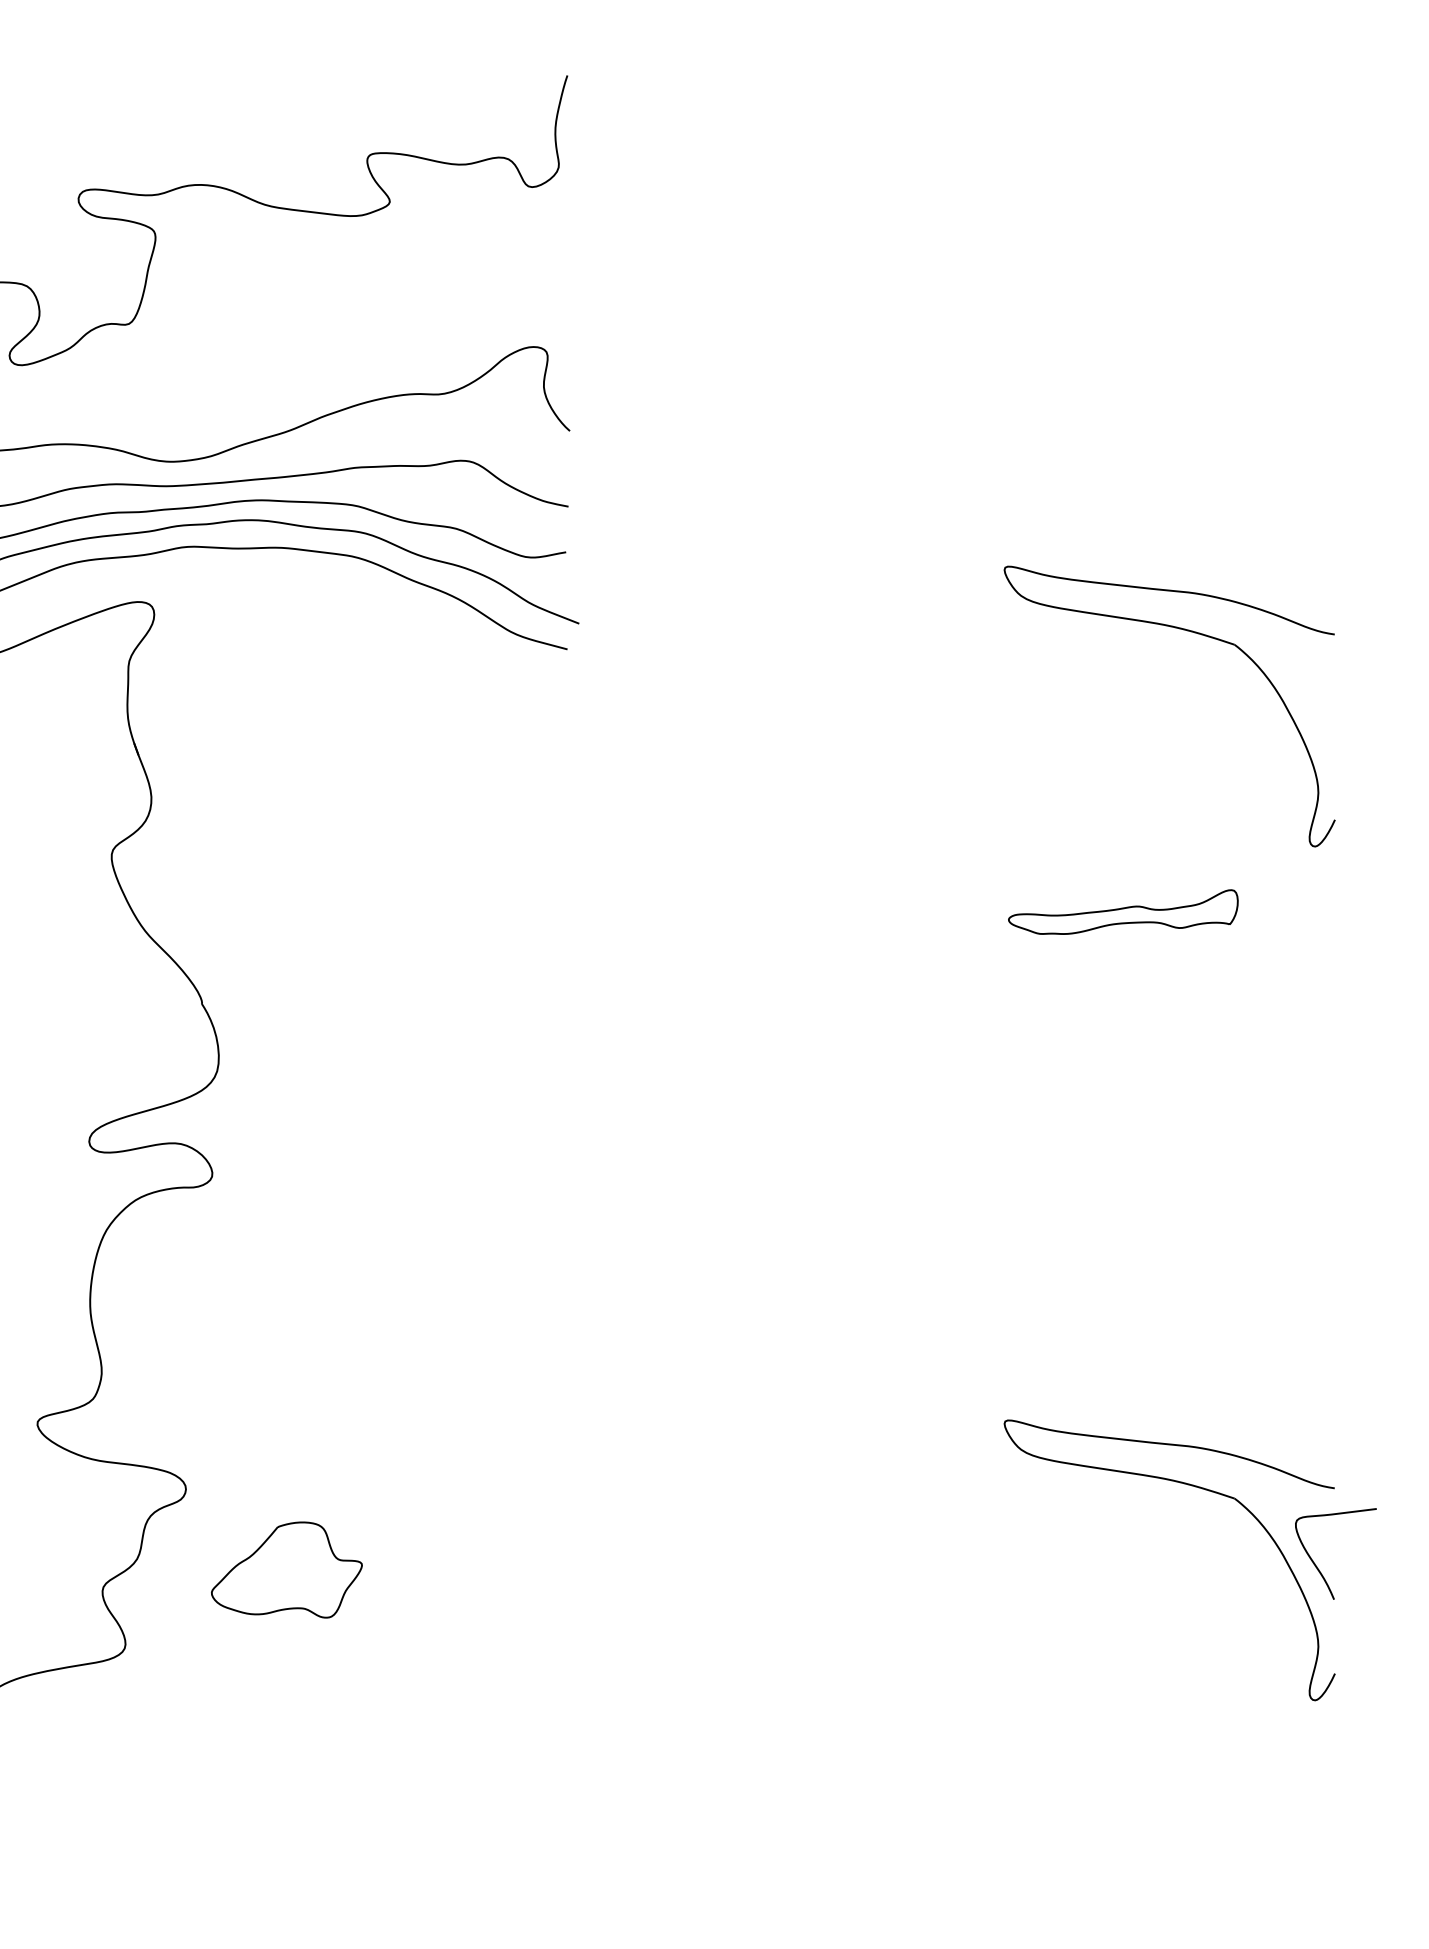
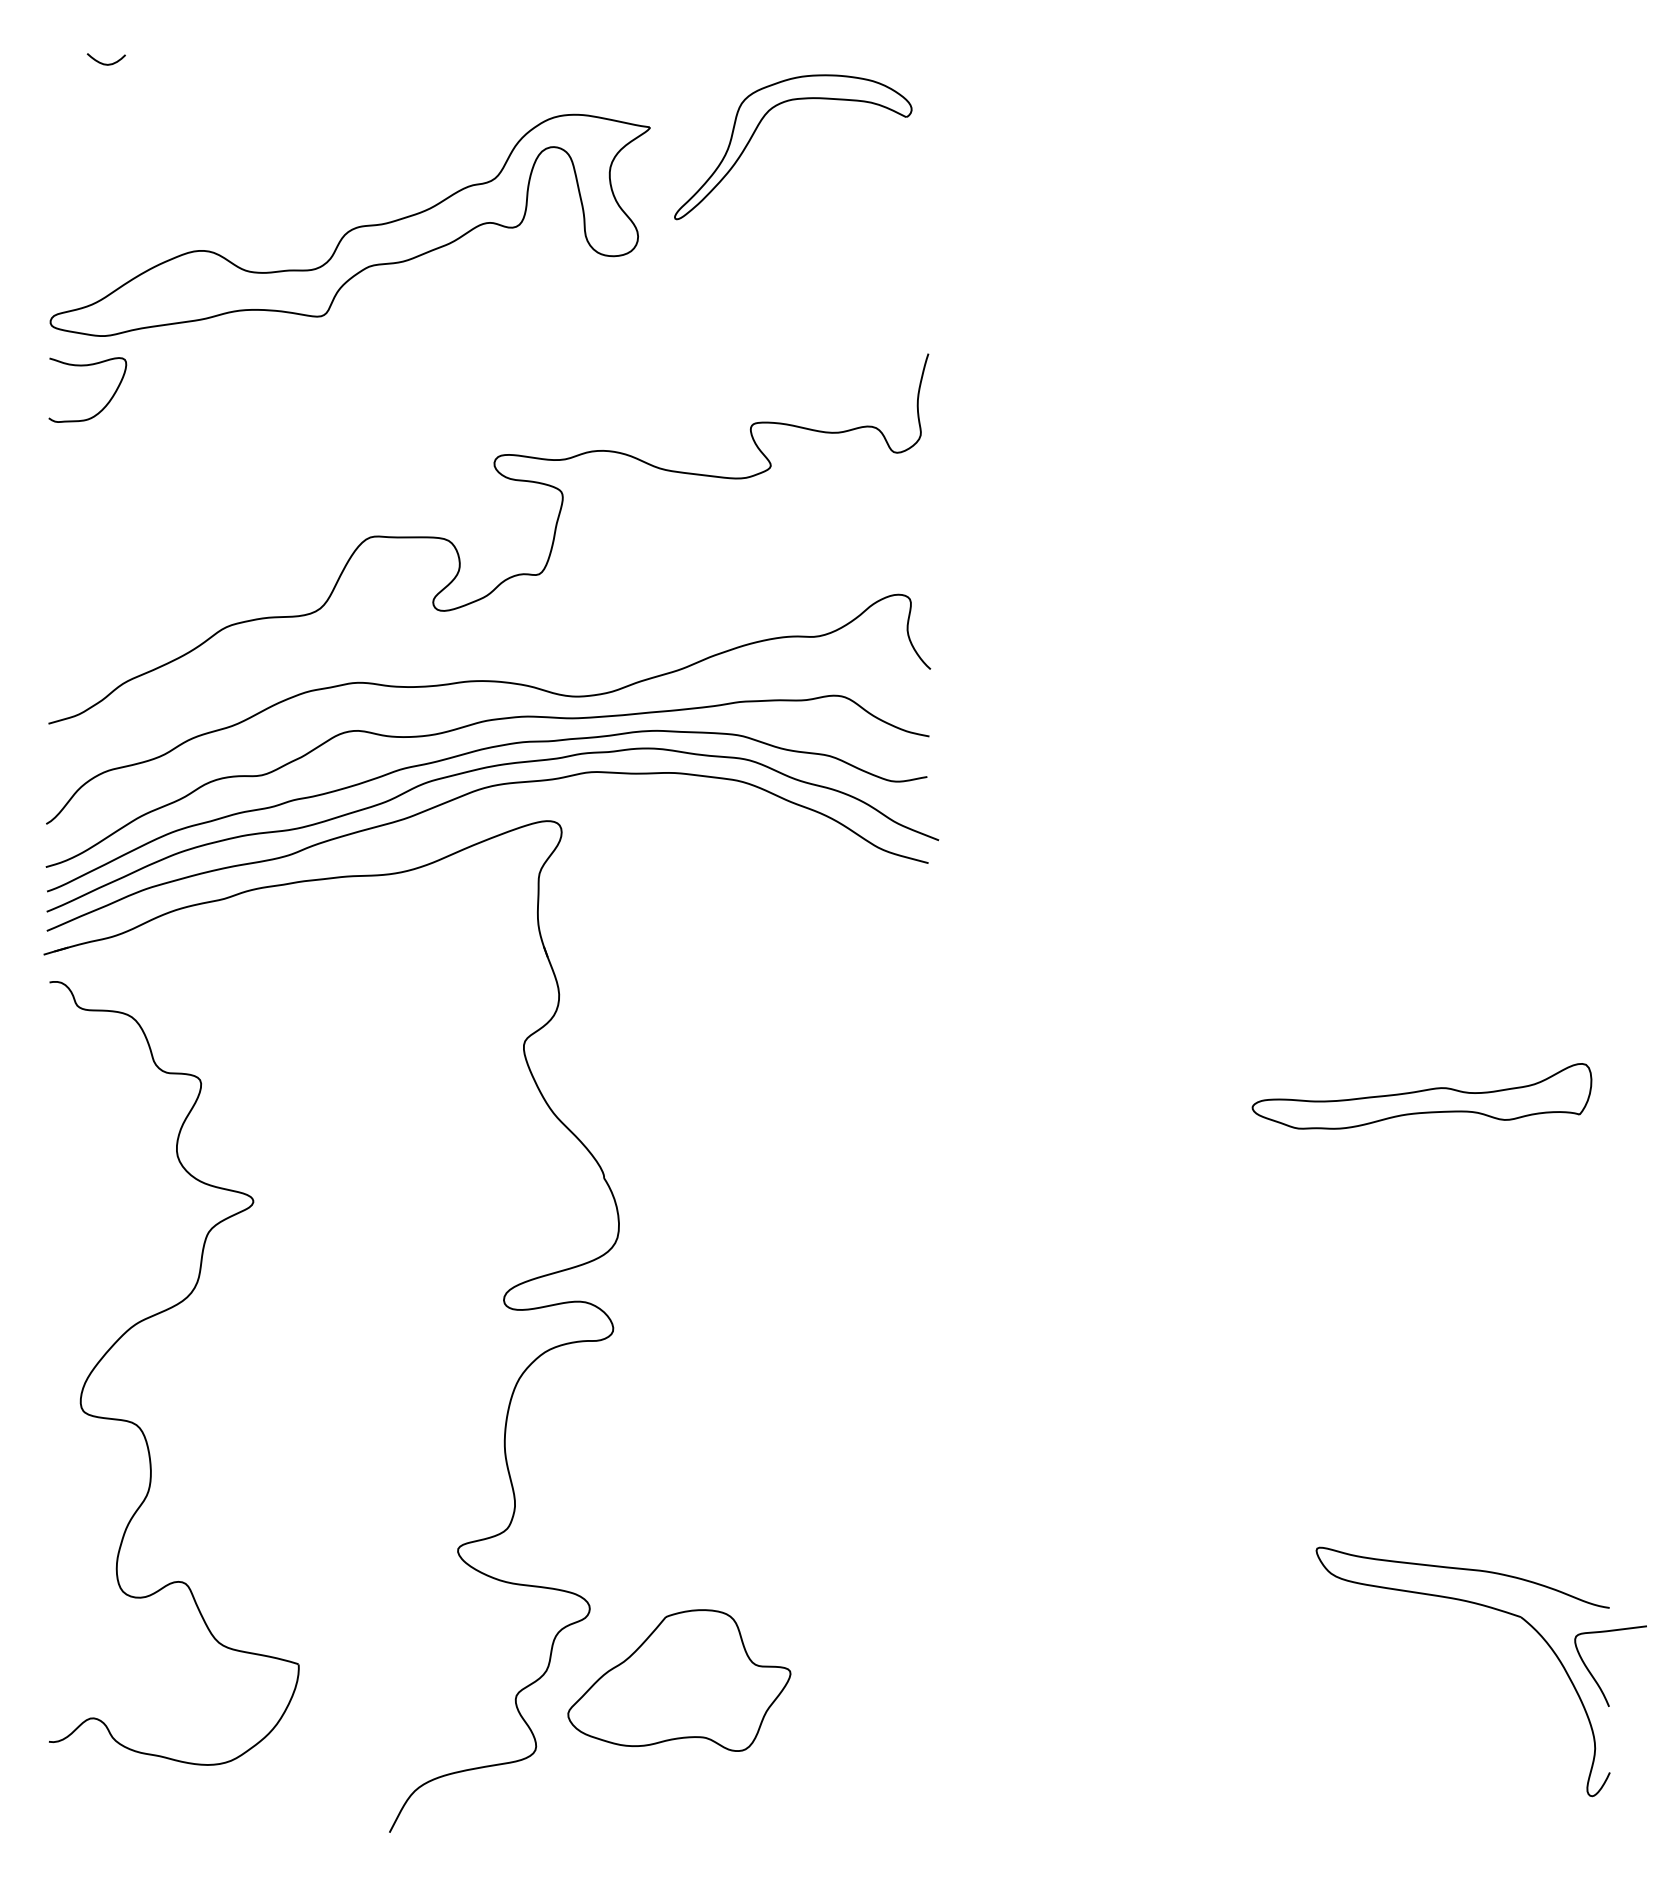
part: (1191, 632) -> (1482, 848), removed
part: (1122, 912) -> (1421, 1096), size x1.67
part: (286, 1570) -> (679, 1680), size x1.67

